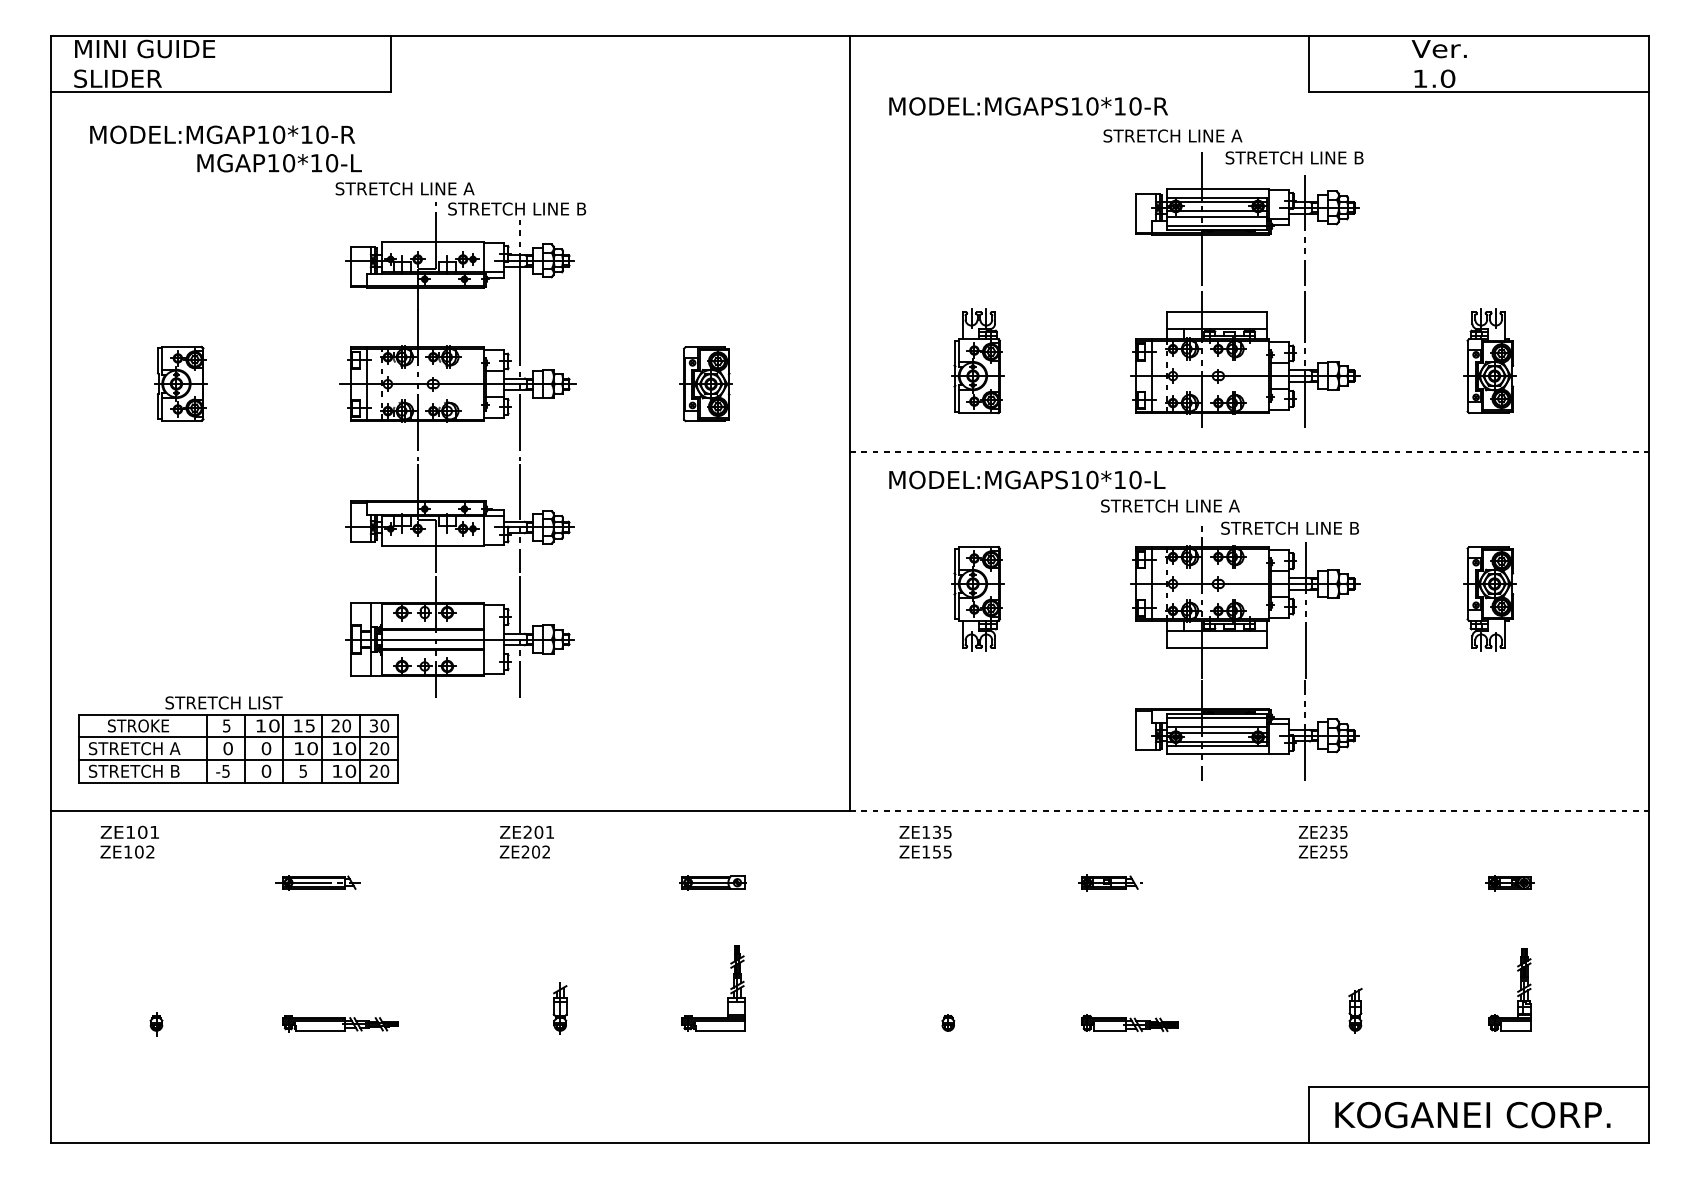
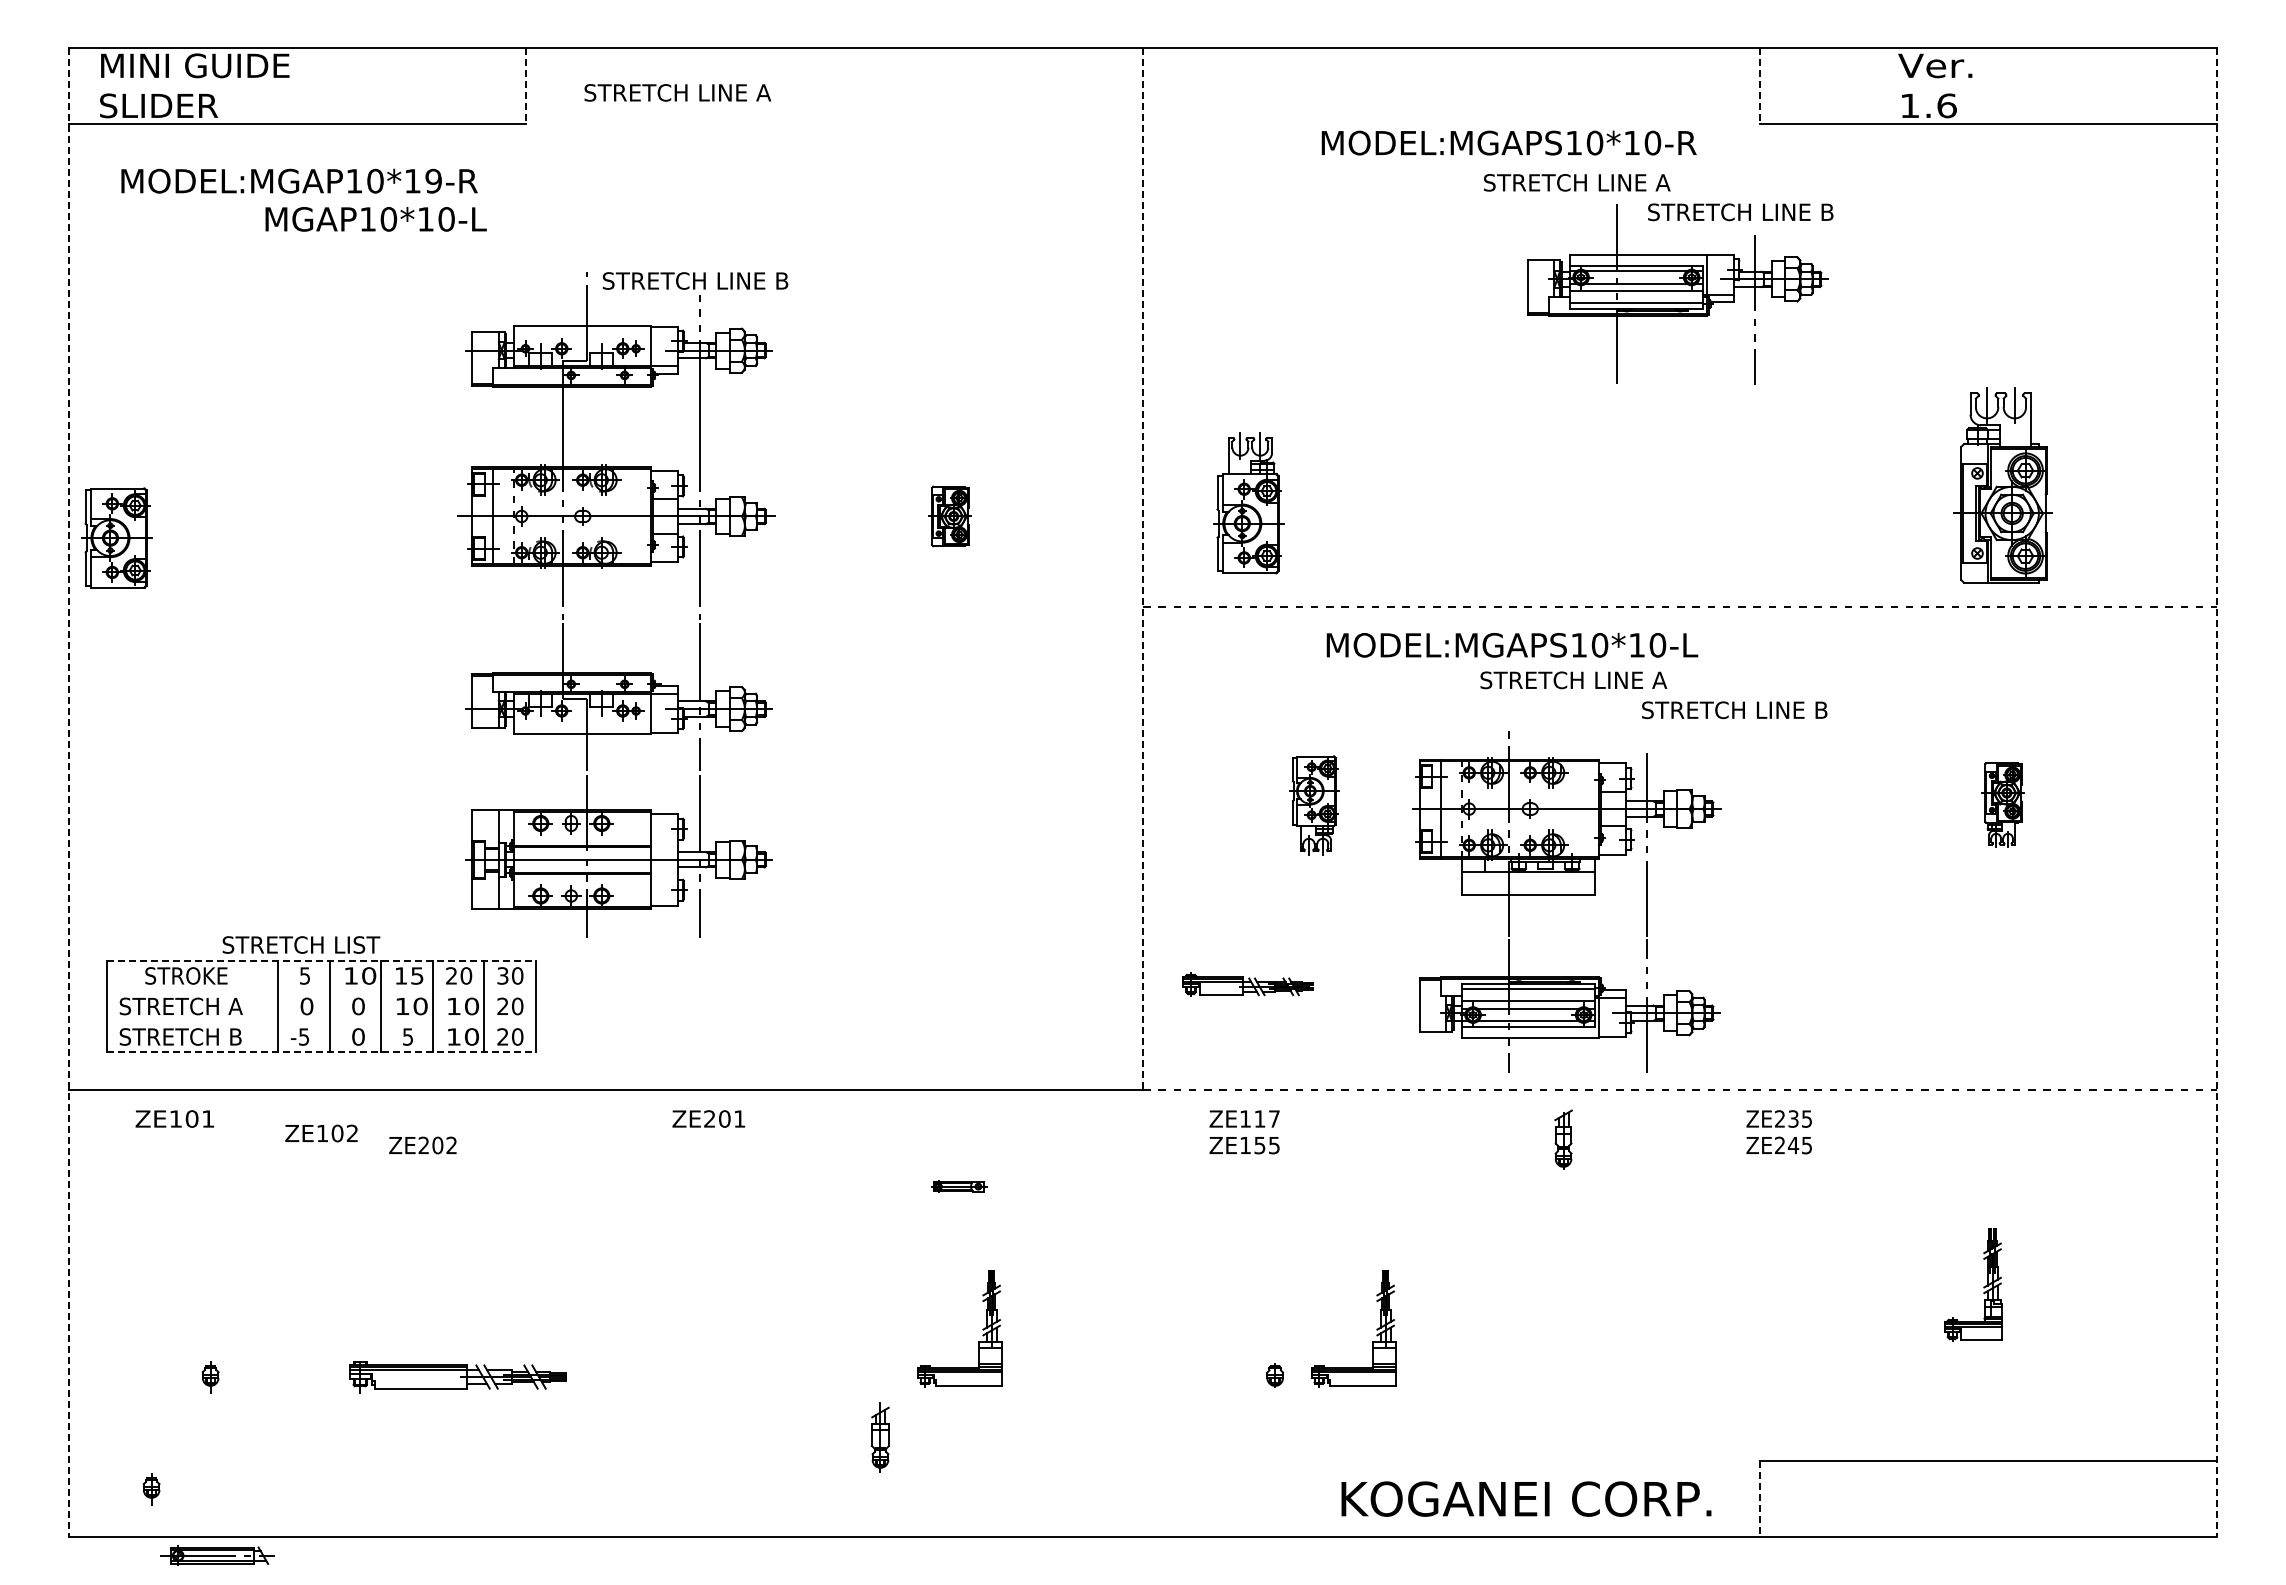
line: (391, 64) -> (526, 86), solid -> dashed
line: (1308, 64) -> (1759, 86), solid -> dashed
text: (1447, 78) -> (1946, 105), 1.0 -> 1.6
text: (1028, 106) -> (1508, 142), moved
text: (322, 135) -> (433, 181), MODEL:MGAP10*10-R -> MODEL:MGAP10*19-R
text: (404, 188) -> (677, 92), moved
part: (1245, 359) -> (1674, 483), removed
part: (977, 361) -> (1248, 503), moved
part: (1489, 361) -> (2002, 485), size x1.4
part: (180, 383) -> (116, 537), moved
part: (706, 384) -> (949, 516), size x0.6
line: (849, 423) -> (1142, 569), solid -> dashed
text: (1027, 480) -> (1512, 645), moved
line: (50, 589) -> (68, 792), solid -> dashed
line: (1649, 589) -> (2217, 792), solid -> dashed
part: (1489, 598) -> (2002, 804), size x0.6
part: (977, 599) -> (1314, 805), size x0.7
part: (1245, 652) -> (1566, 901), moved
line: (238, 714) -> (321, 960), solid -> dashed
line: (238, 737) -> (320, 991), removed
line: (238, 759) -> (320, 1021), removed
line: (238, 782) -> (321, 1052), solid -> dashed
text: (941, 831) -> (1266, 1118), ZE135 -> ZE117
text: (127, 852) -> (321, 1133), moved
text: (524, 852) -> (422, 1145), moved
text: (1333, 852) -> (1793, 1145), ZE255 -> ZE245
part: (317, 882) -> (217, 1555), moved
part: (712, 882) -> (958, 1186), size x0.6
part: (1109, 883) -> (1492, 1187), removed
part: (1510, 883) -> (2030, 1187), removed
part: (1023, 988) -> (1376, 1329), added
part: (1517, 991) -> (1983, 1286), moved
part: (560, 1008) -> (880, 1437), moved
part: (1355, 1010) -> (1563, 1139), moved
part: (340, 1023) -> (457, 1376), size x1.4
part: (1129, 1023) -> (1247, 984), moved
part: (112, 1107) -> (151, 1489), added
text: (1472, 1114) -> (1526, 1498), moved
line: (1308, 1115) -> (1759, 1499), solid -> dashed

